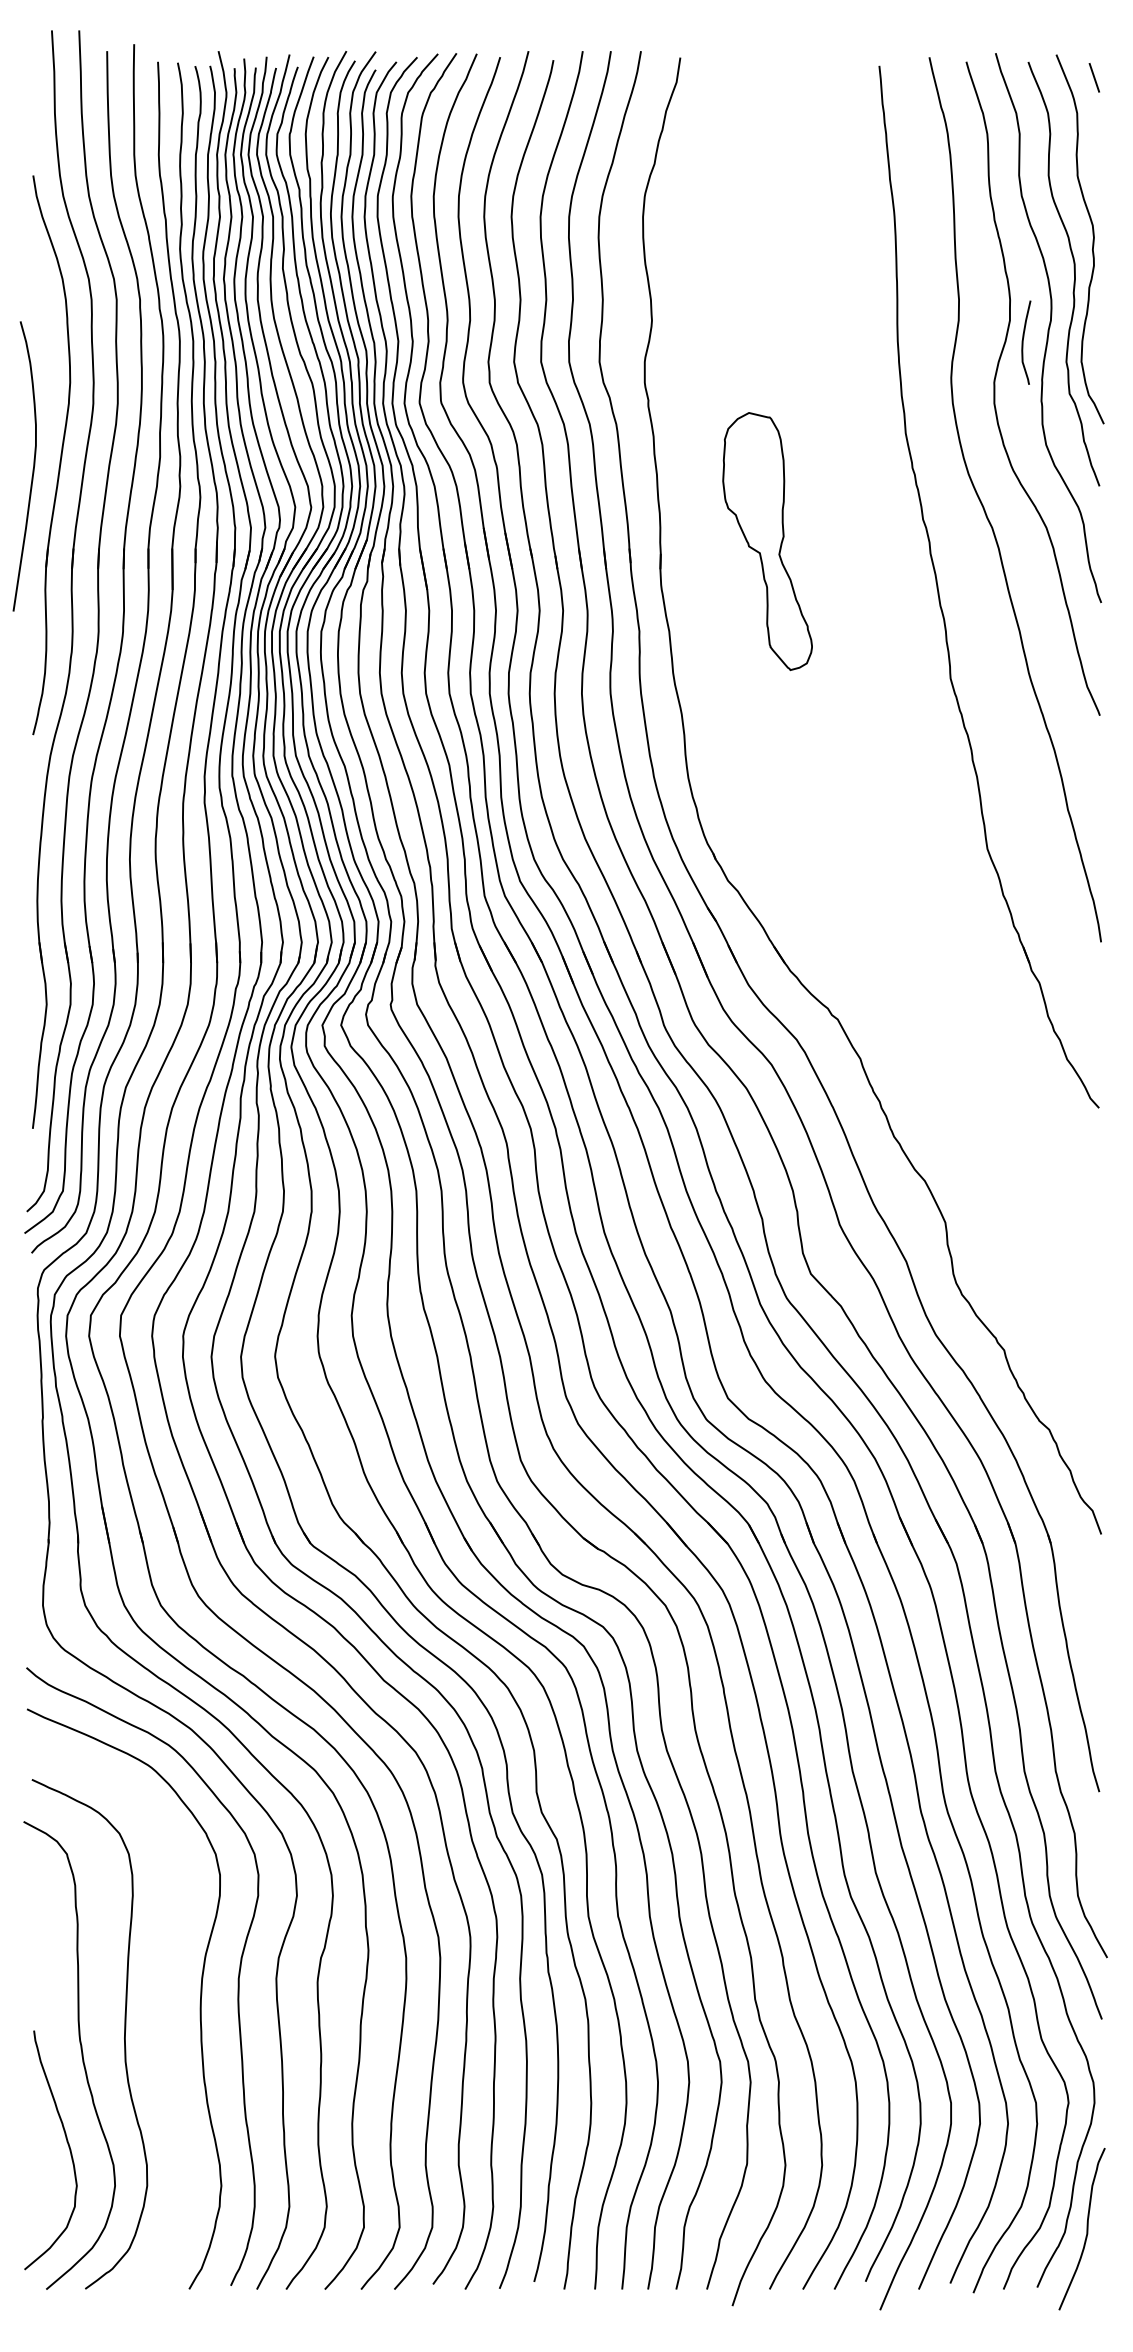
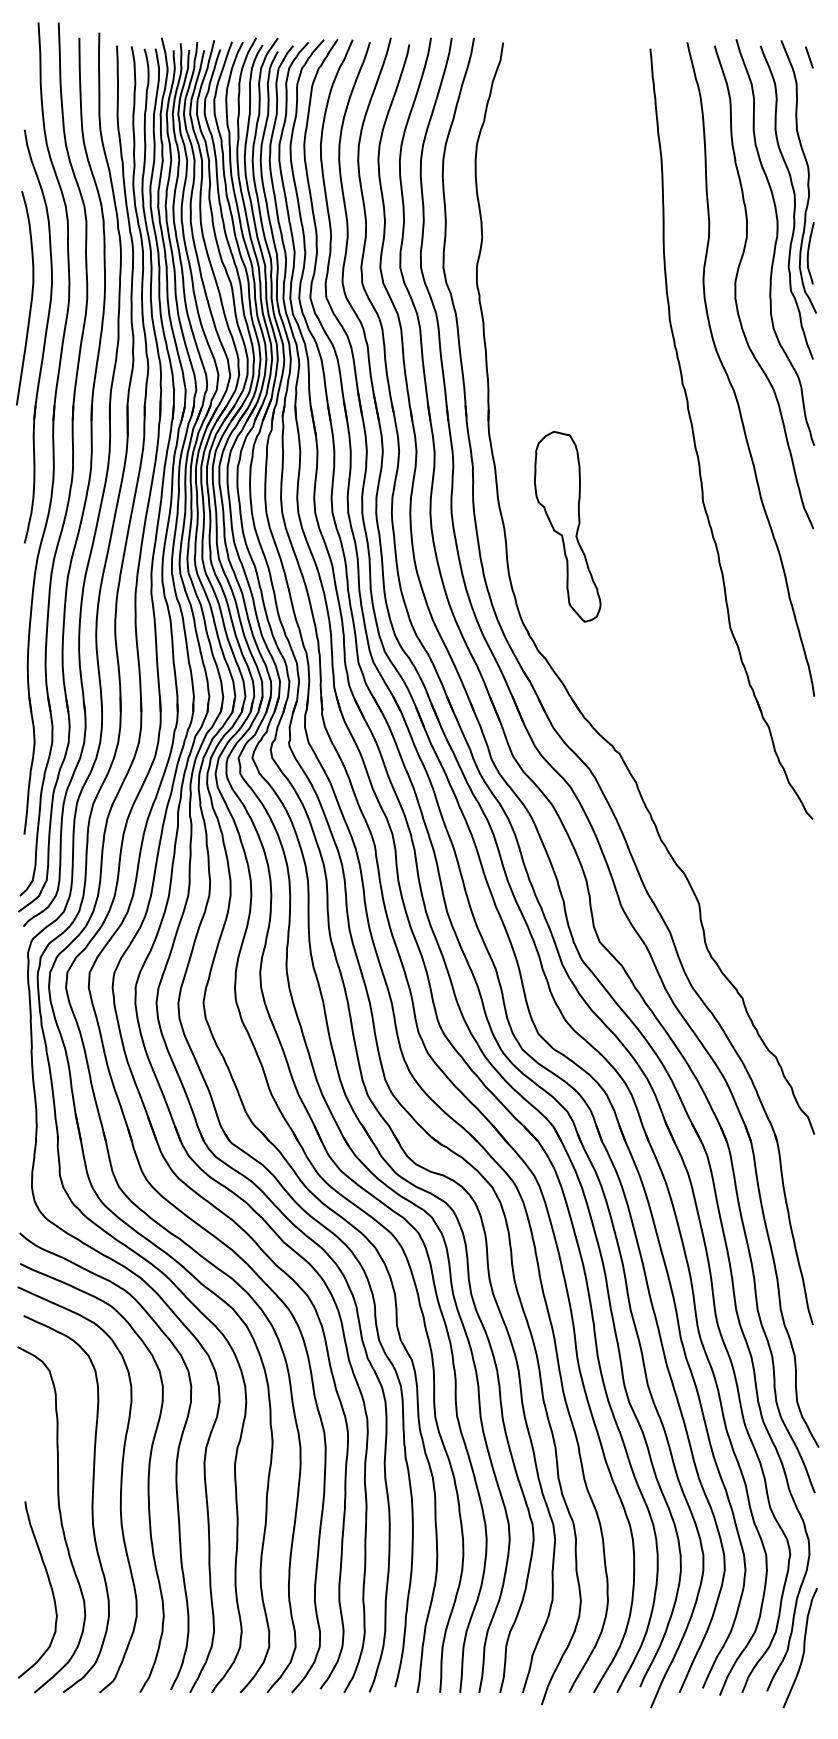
curve: (1023, 342) -> (808, 253), moved
curve: (32, 469) -> (30, 300), moved
part: (767, 541) -> (567, 526), moved
curve: (162, 2014) -> (120, 1489), added

